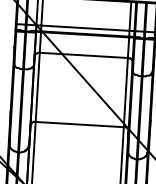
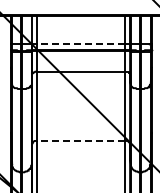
line: (84, 28) -> (80, 44), solid -> dashed
line: (79, 124) -> (80, 140), solid -> dashed

